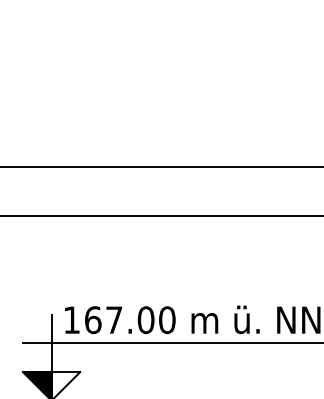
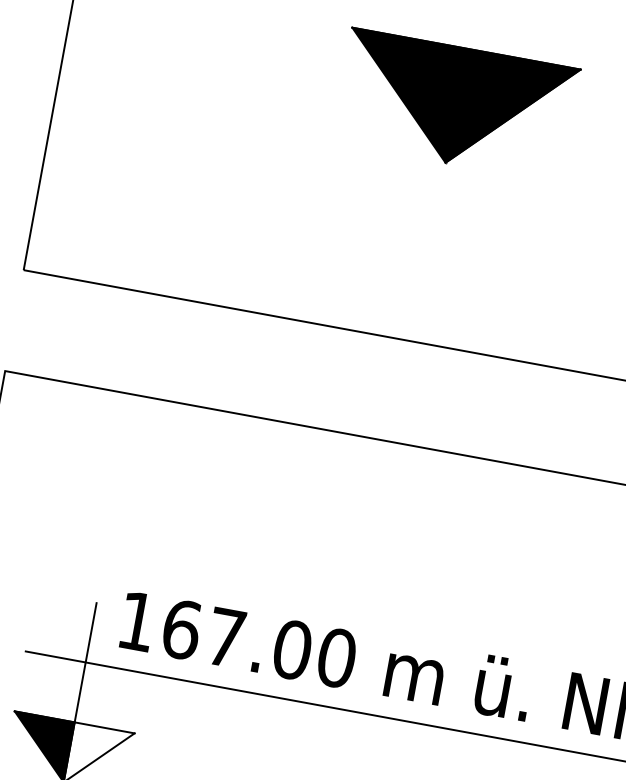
part: (175, 54) -> (456, 105), added

